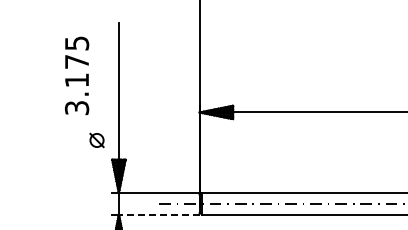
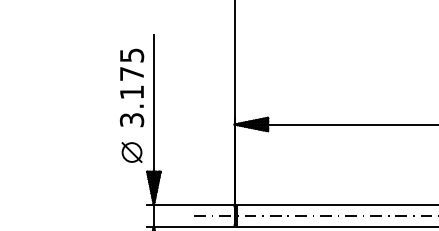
text: (76, 75) -> (131, 87), moved
part: (96, 140) -> (131, 152), size x1.43
line: (158, 214) -> (193, 226), dashed -> solid

